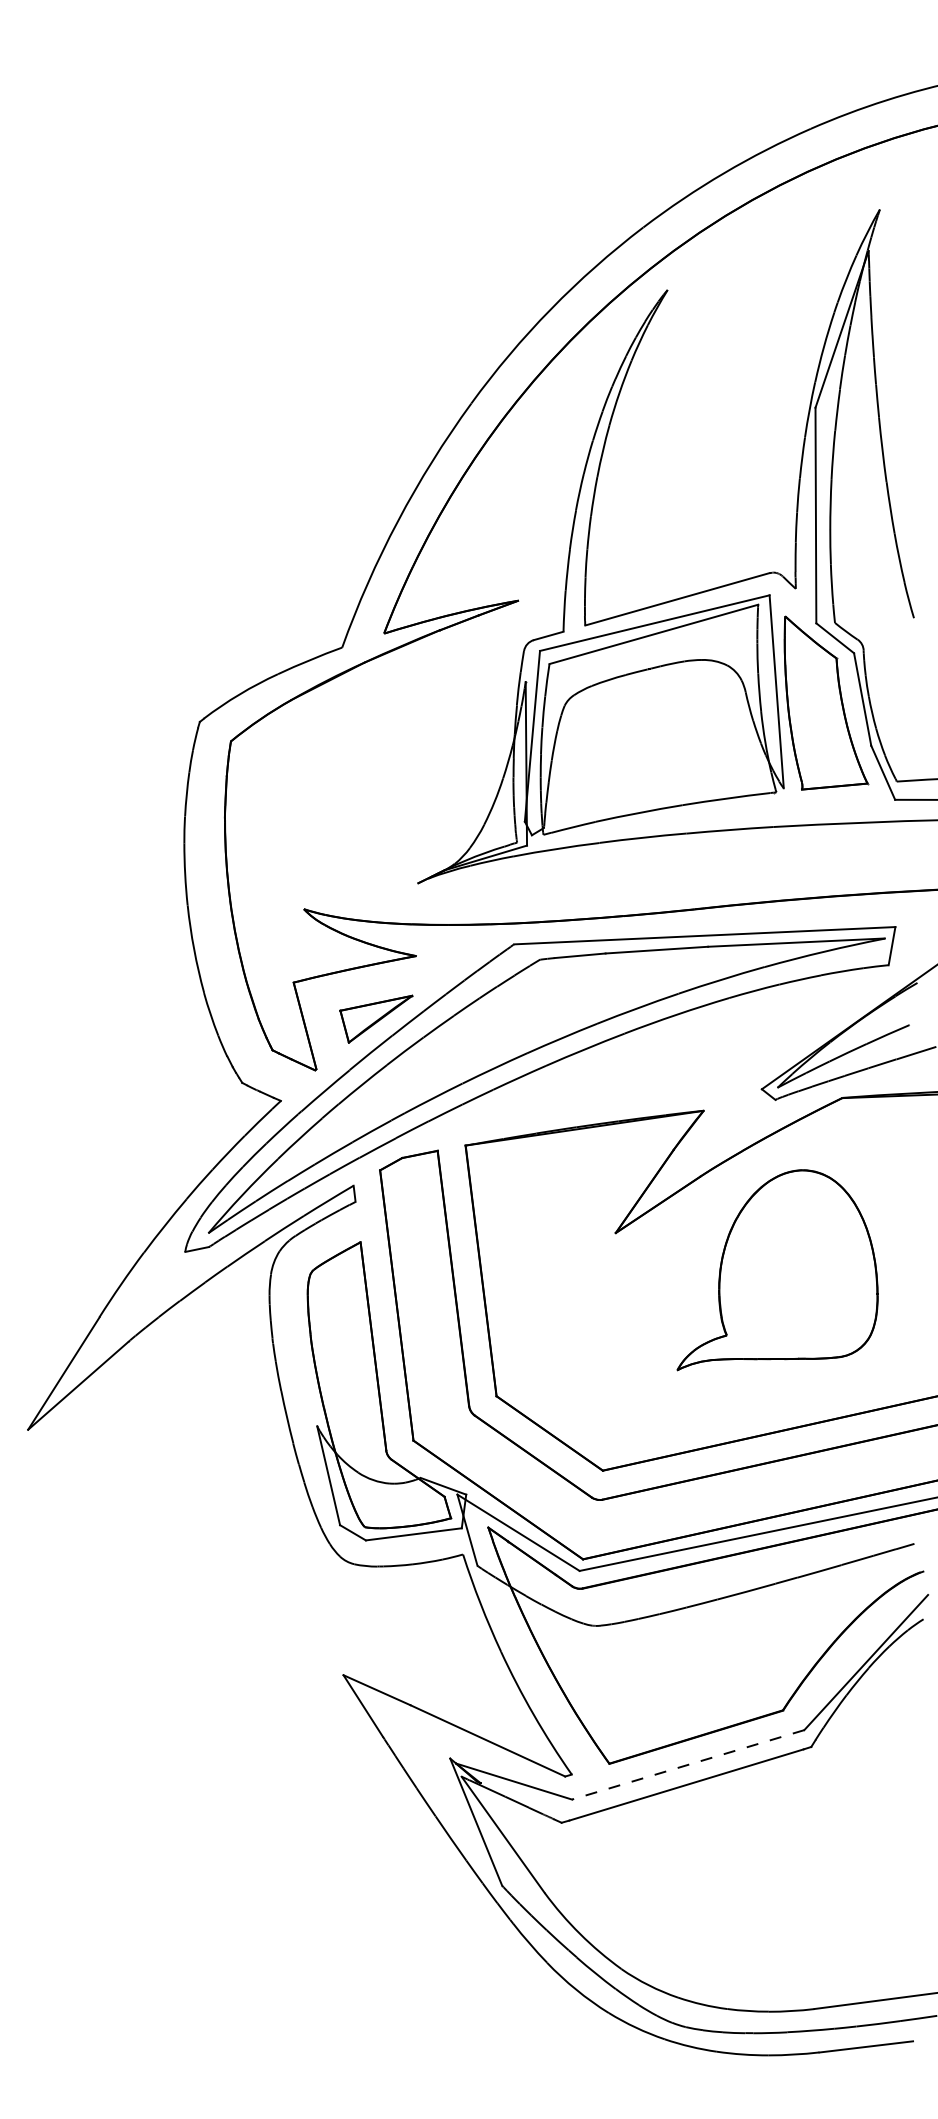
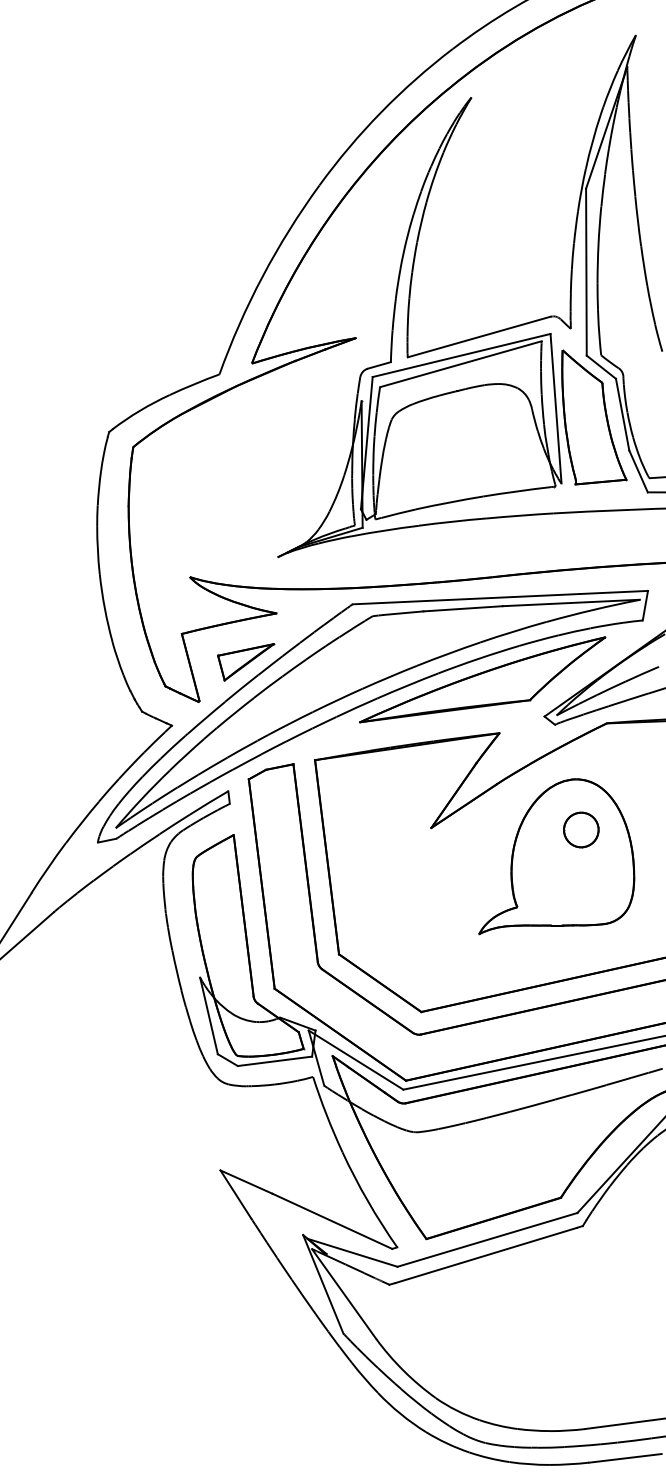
part: (681, 1041) -> (482, 679), added
part: (809, 1235) -> (581, 829), added
line: (687, 1765) -> (486, 1240), dashed -> solid

